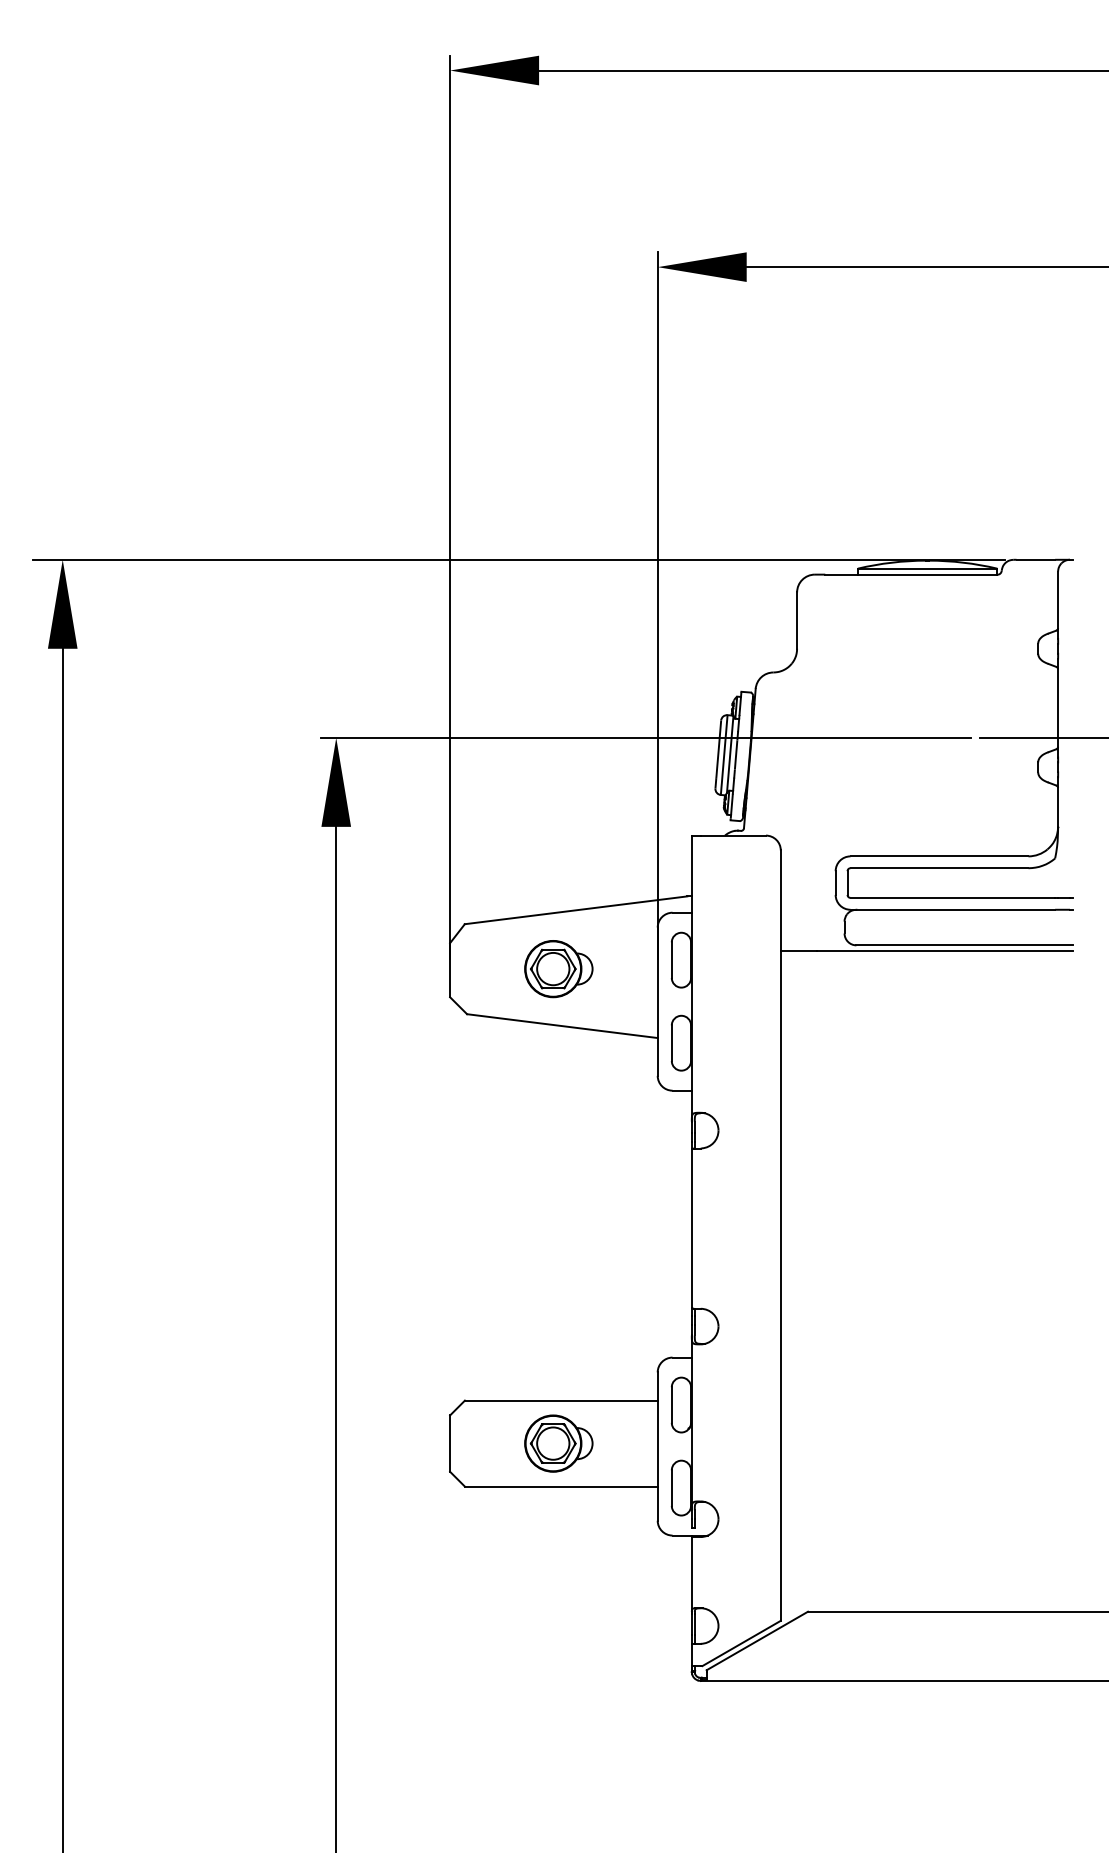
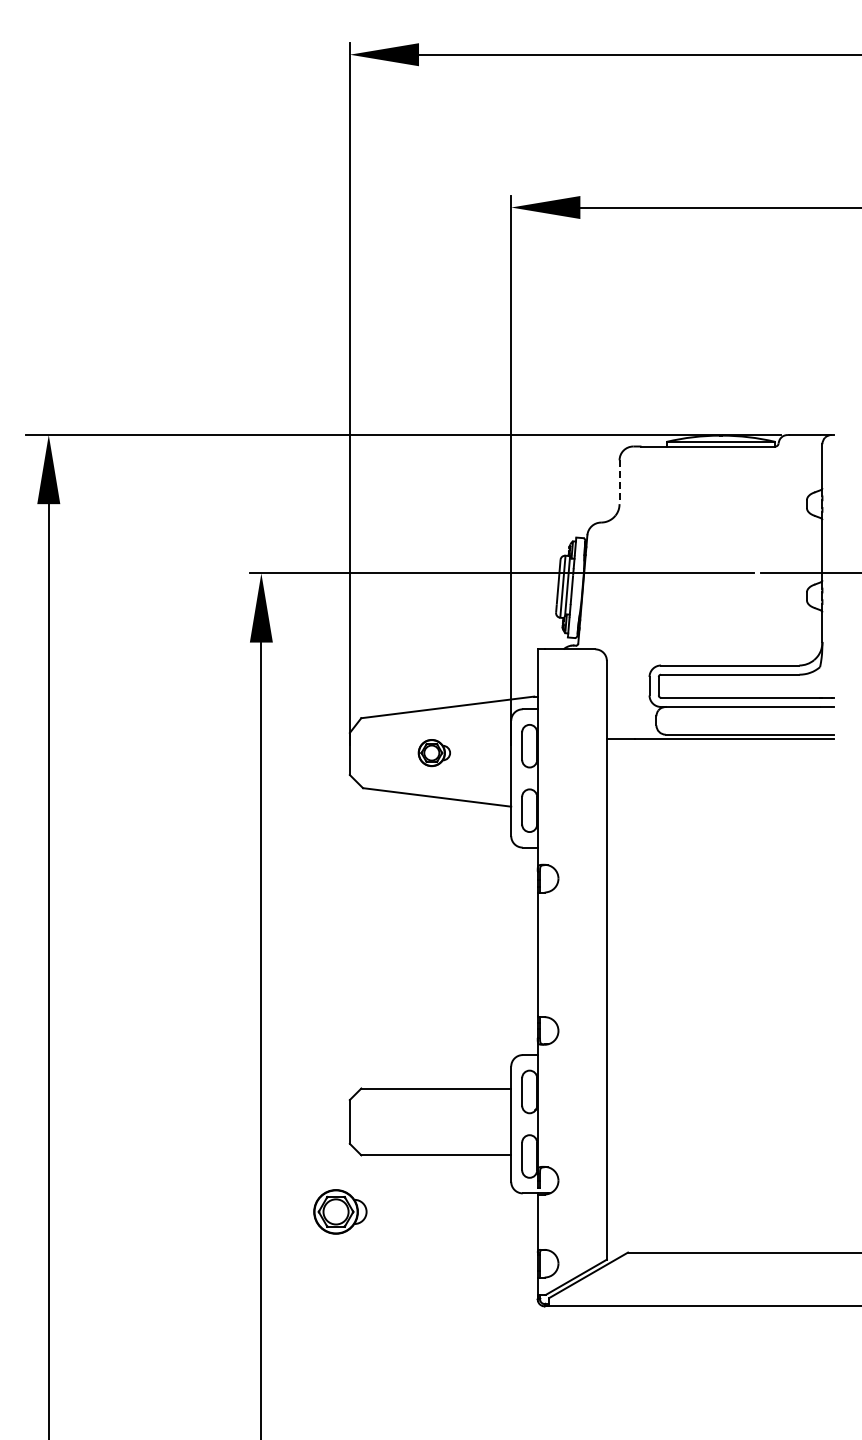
line: (797, 620) -> (619, 482), solid -> dashed
part: (559, 968) -> (434, 752), size x0.6
part: (559, 1443) -> (340, 1211), moved

